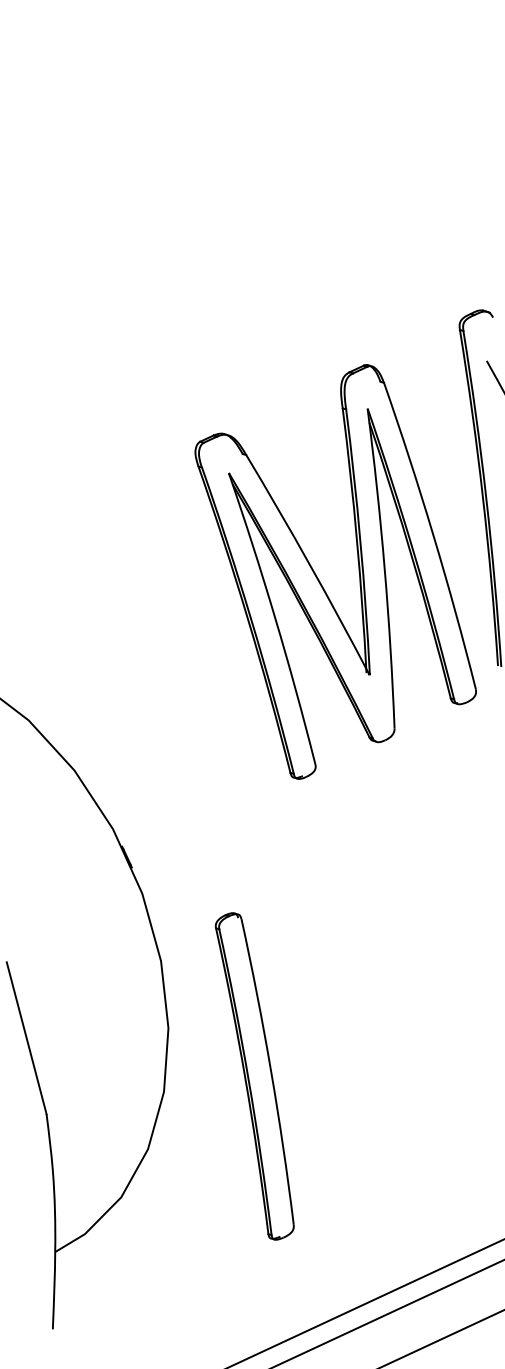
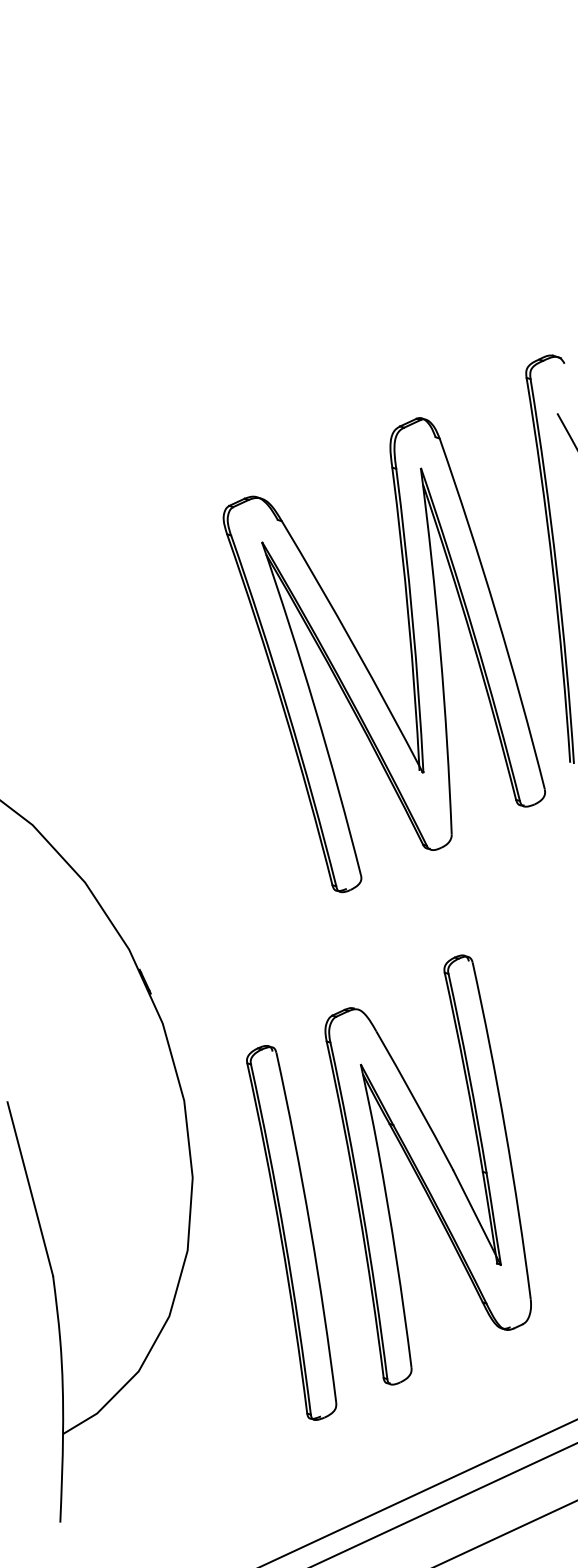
part: (373, 1021) -> (427, 1169), added

